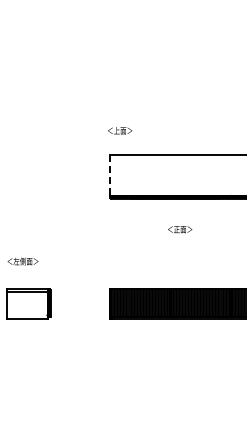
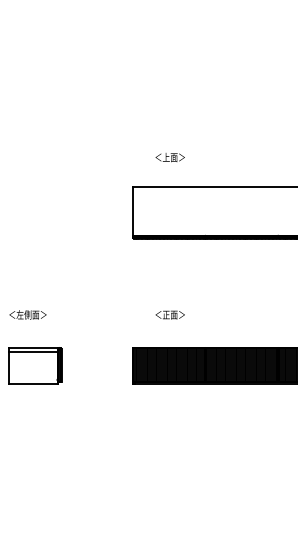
text: (120, 130) -> (170, 157), moved
line: (109, 175) -> (132, 211), dashed -> solid
text: (180, 229) -> (170, 314), moved

